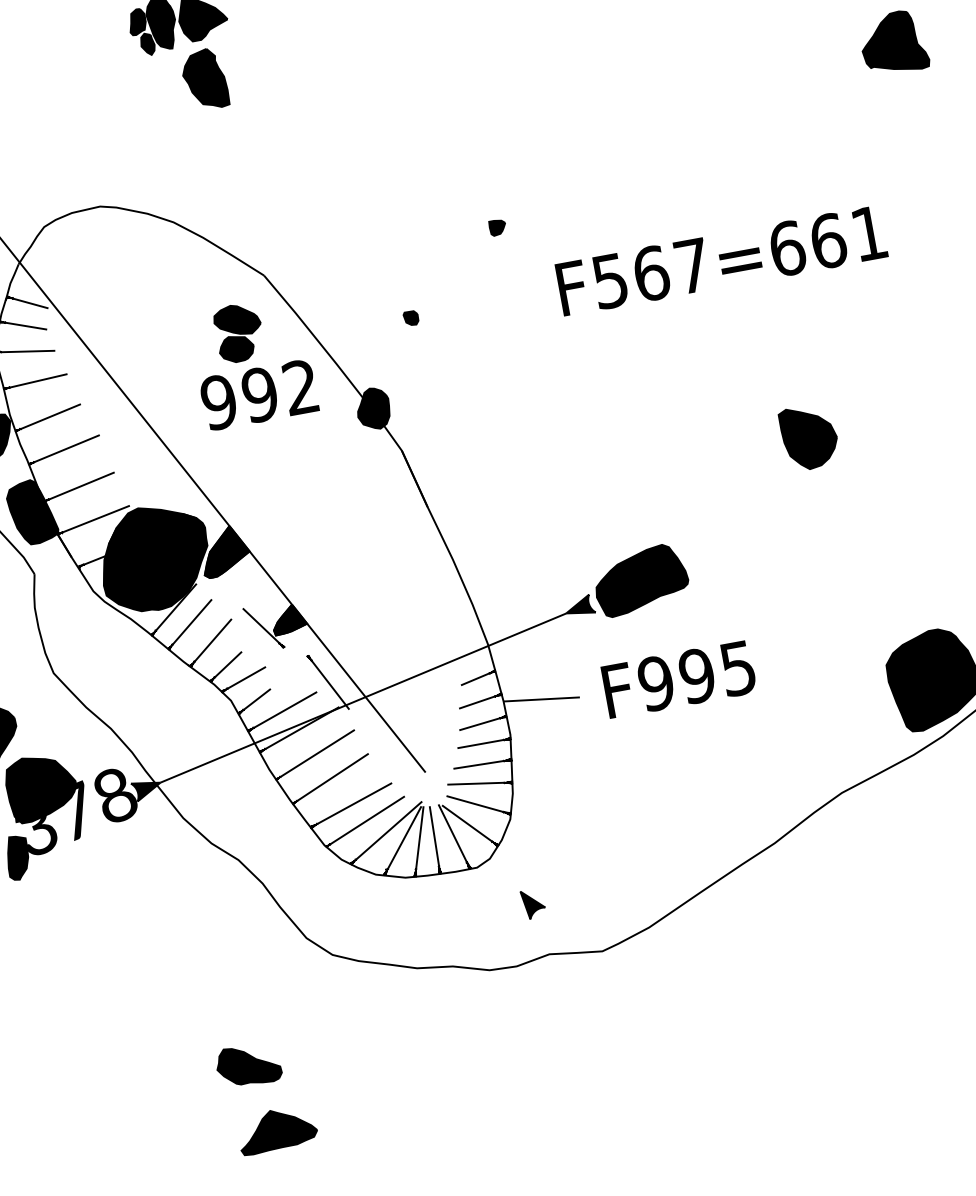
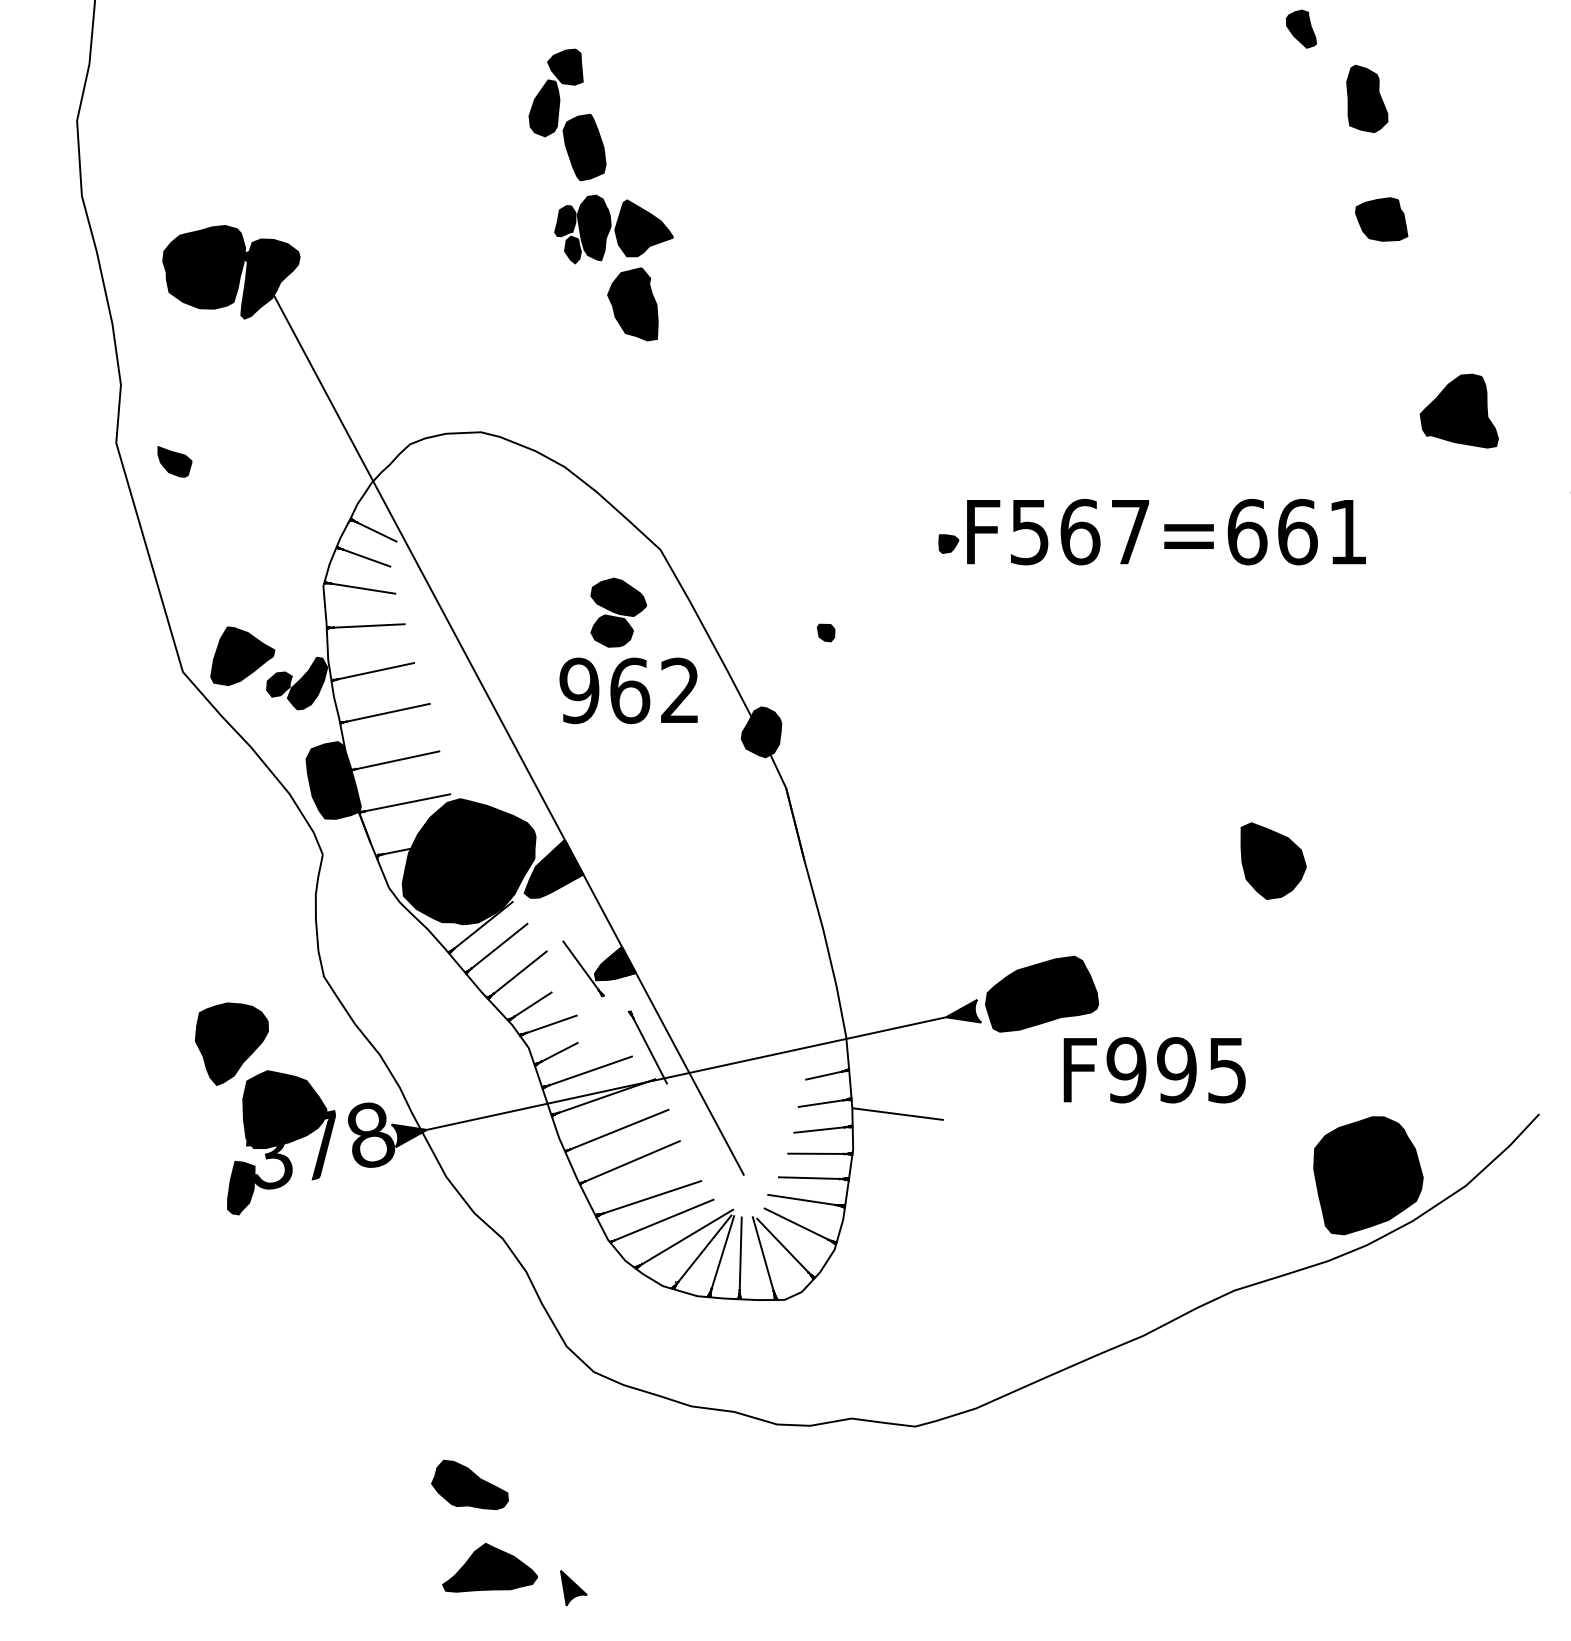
text: (721, 260) -> (1166, 531), moved
text: (259, 394) -> (629, 690), 992 -> 962
text: (679, 679) -> (1154, 1070), moved
part: (533, 904) -> (573, 1588), moved

